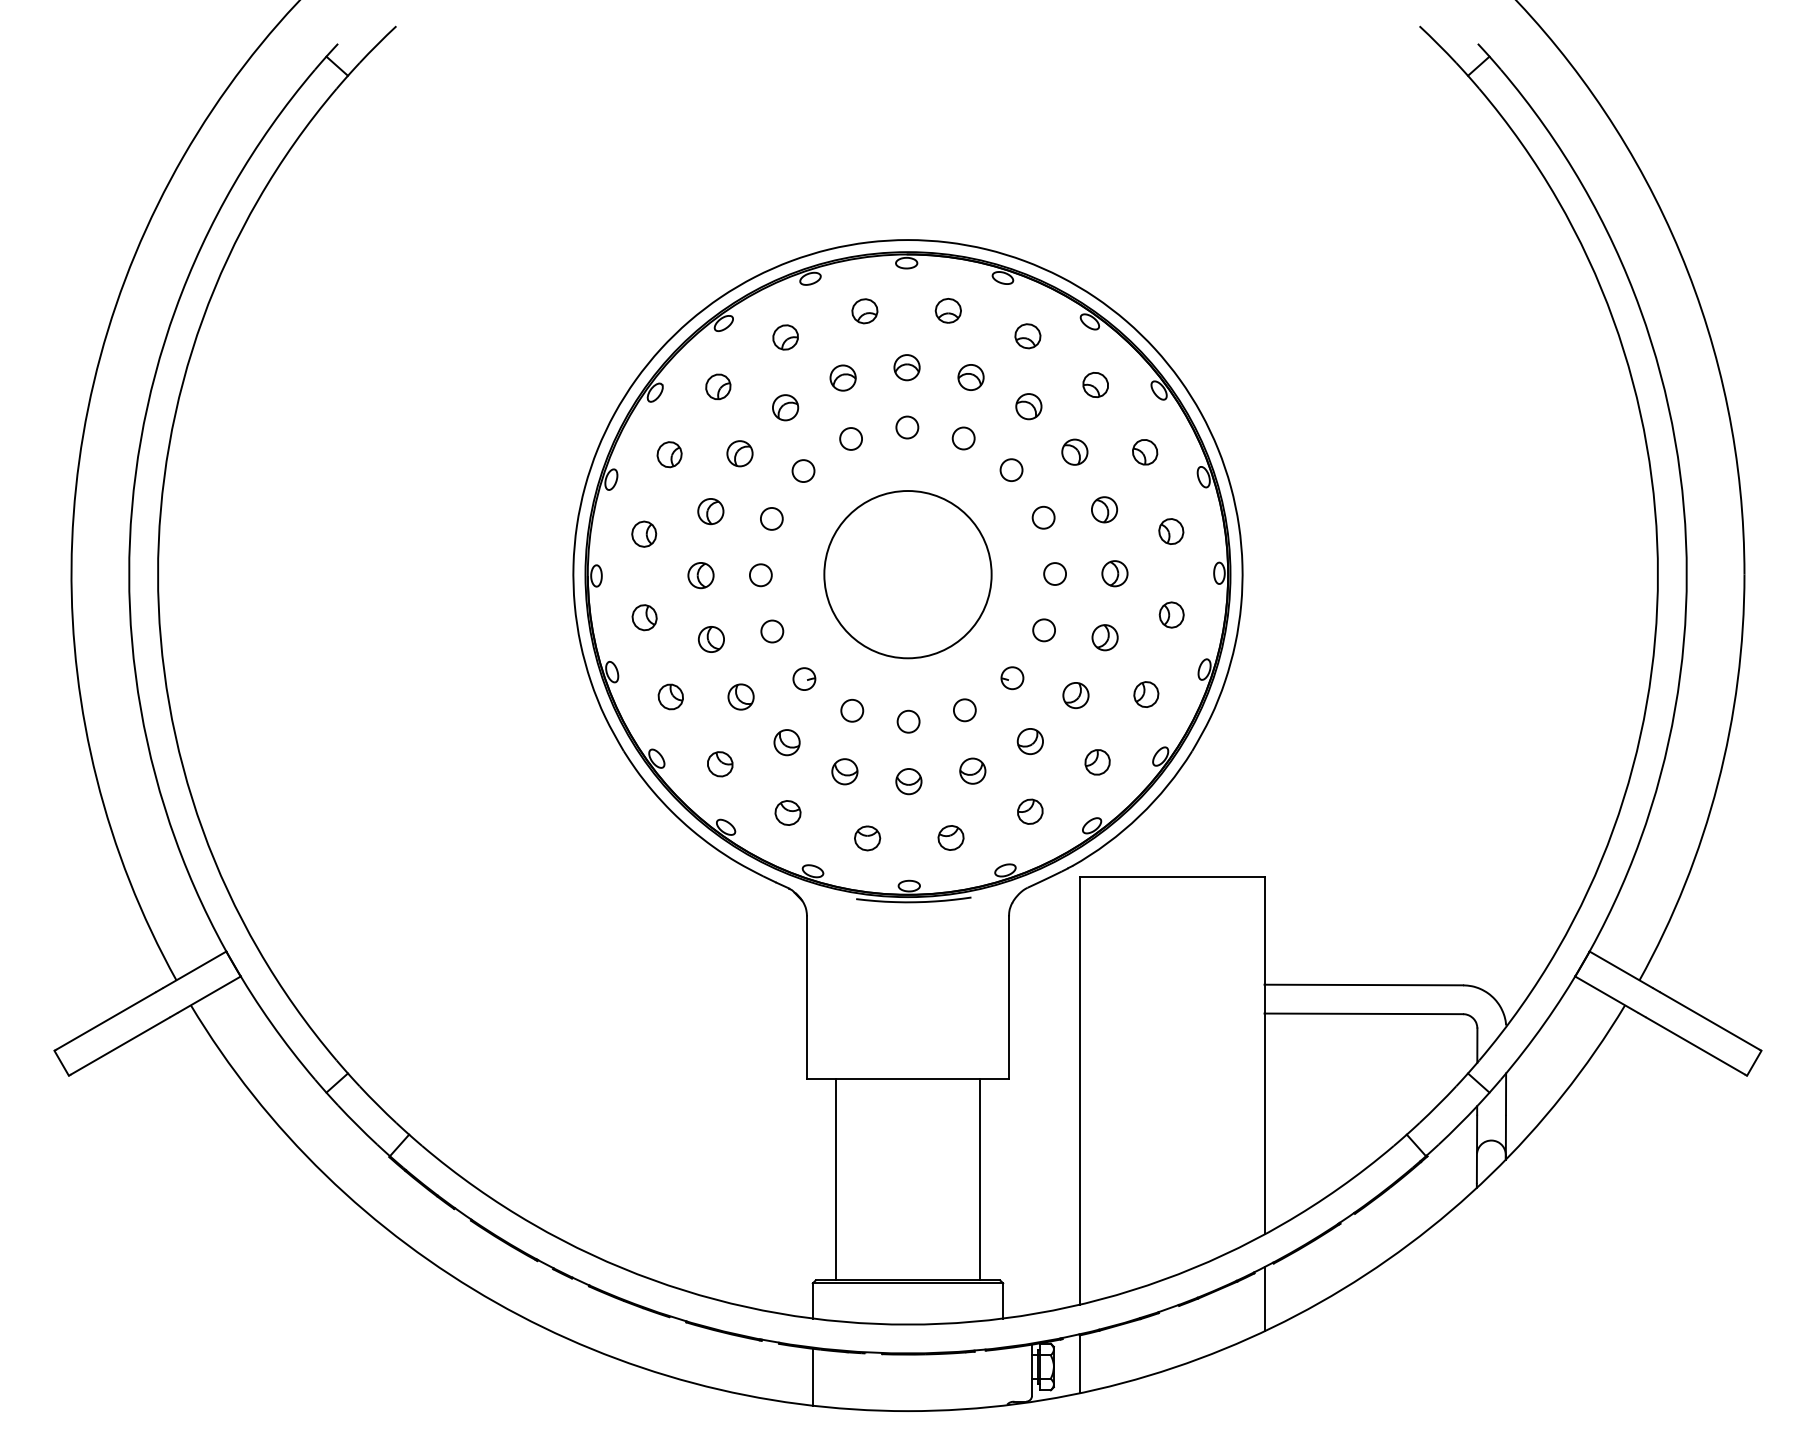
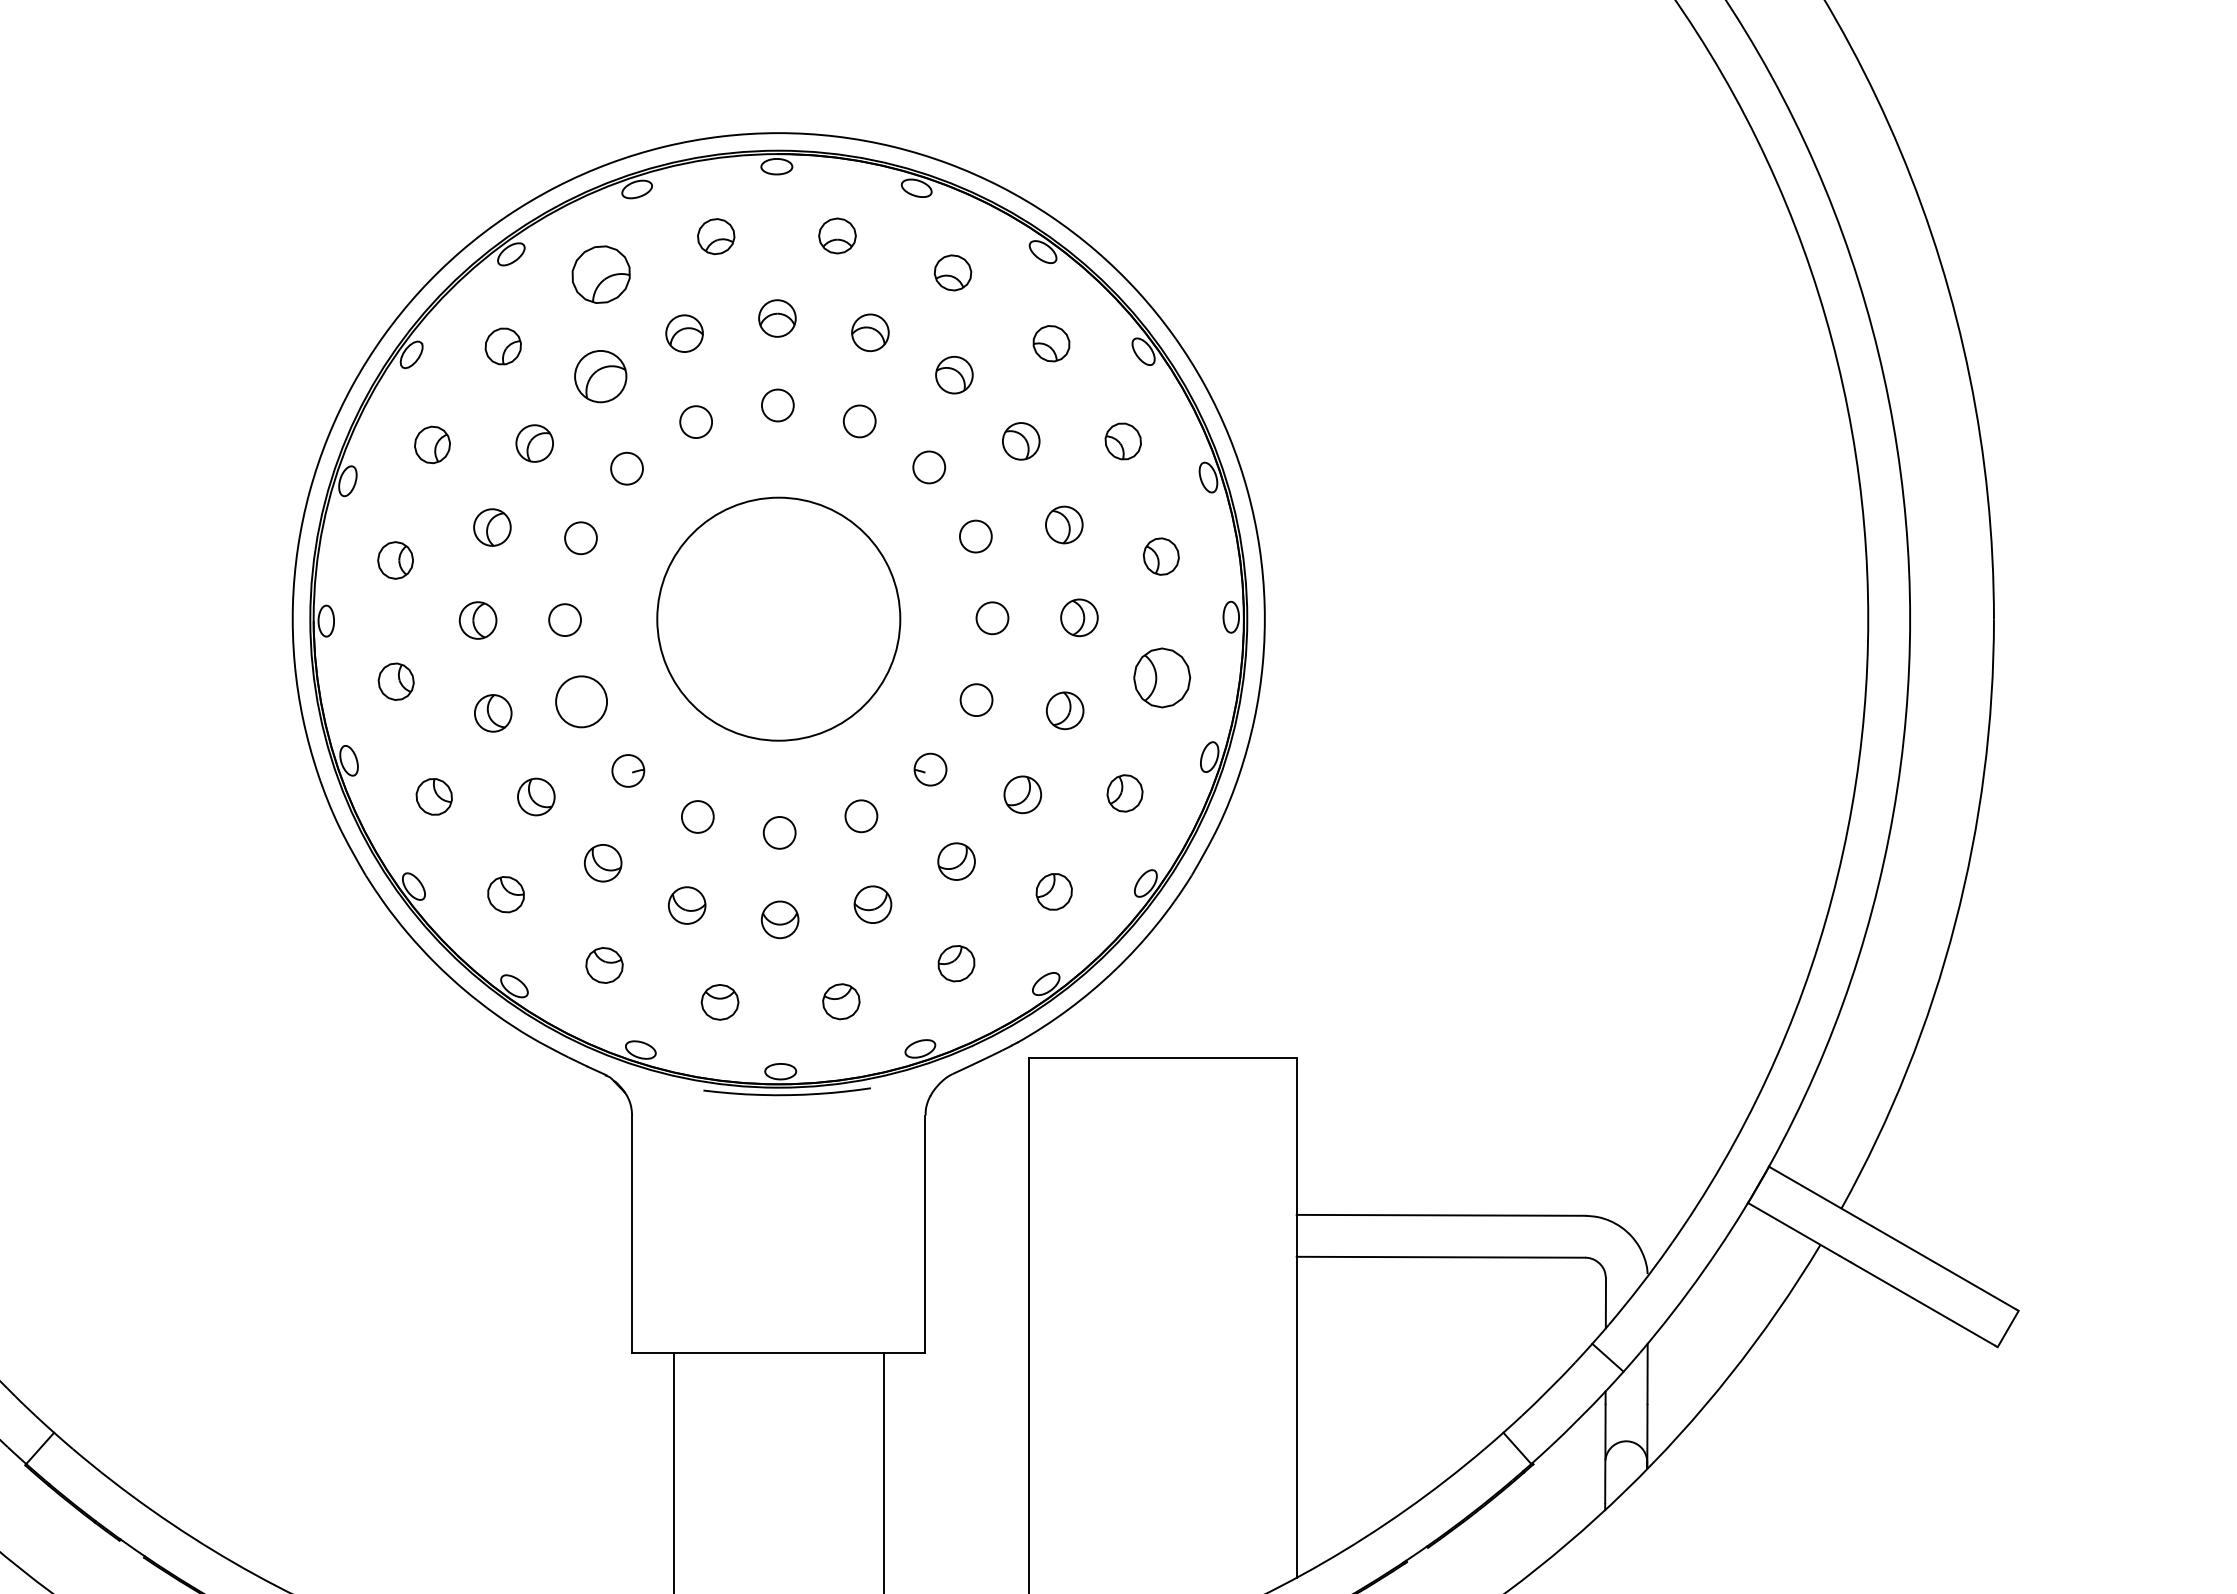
part: (785, 337) -> (600, 274), size x1.6
part: (785, 407) -> (600, 376), size x1.4
part: (1171, 614) -> (1161, 677), size x1.6
circle: (772, 631) -> (581, 701), size x1.6

